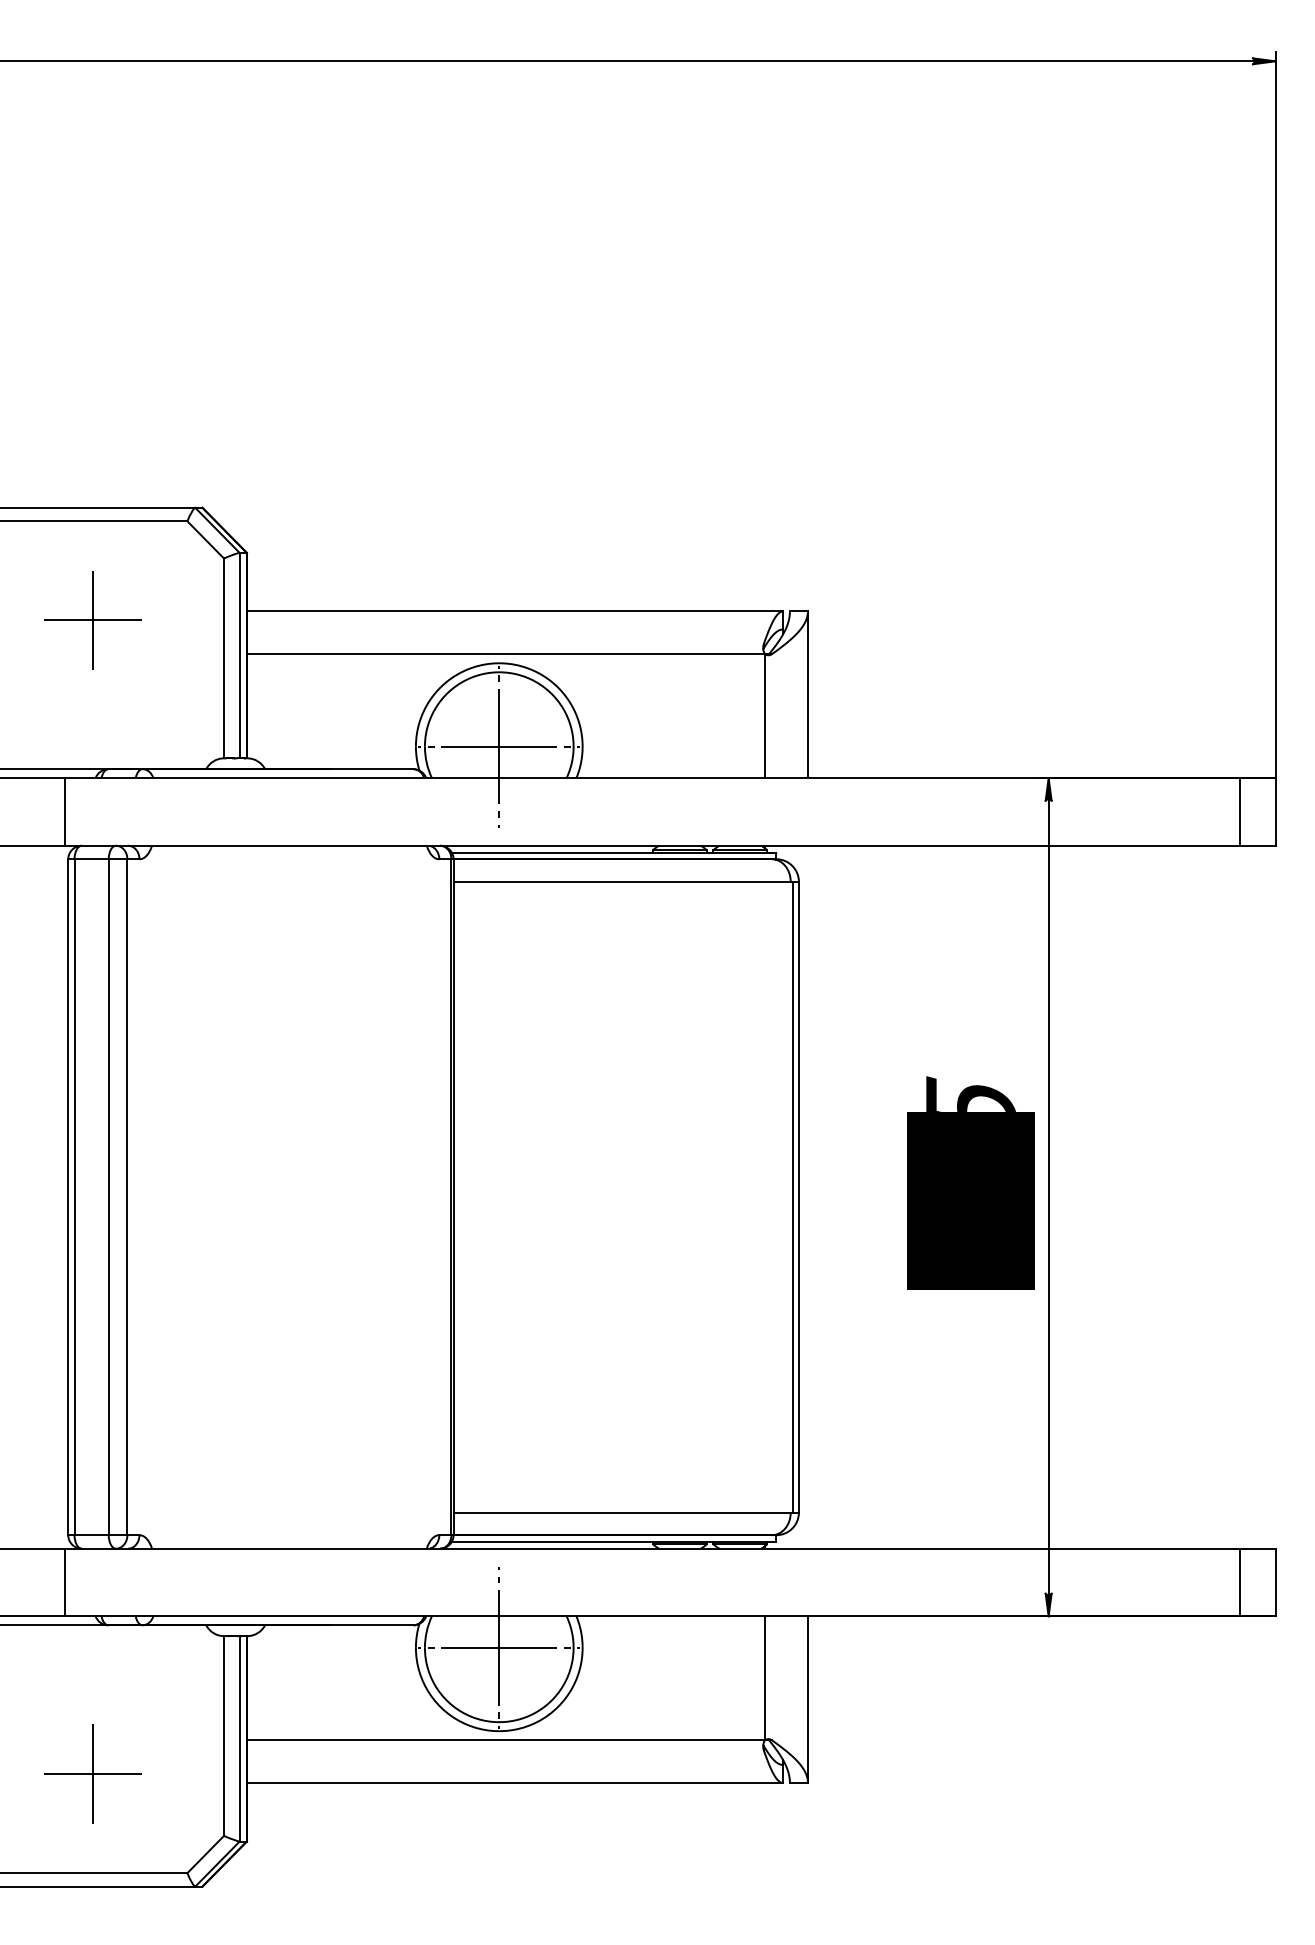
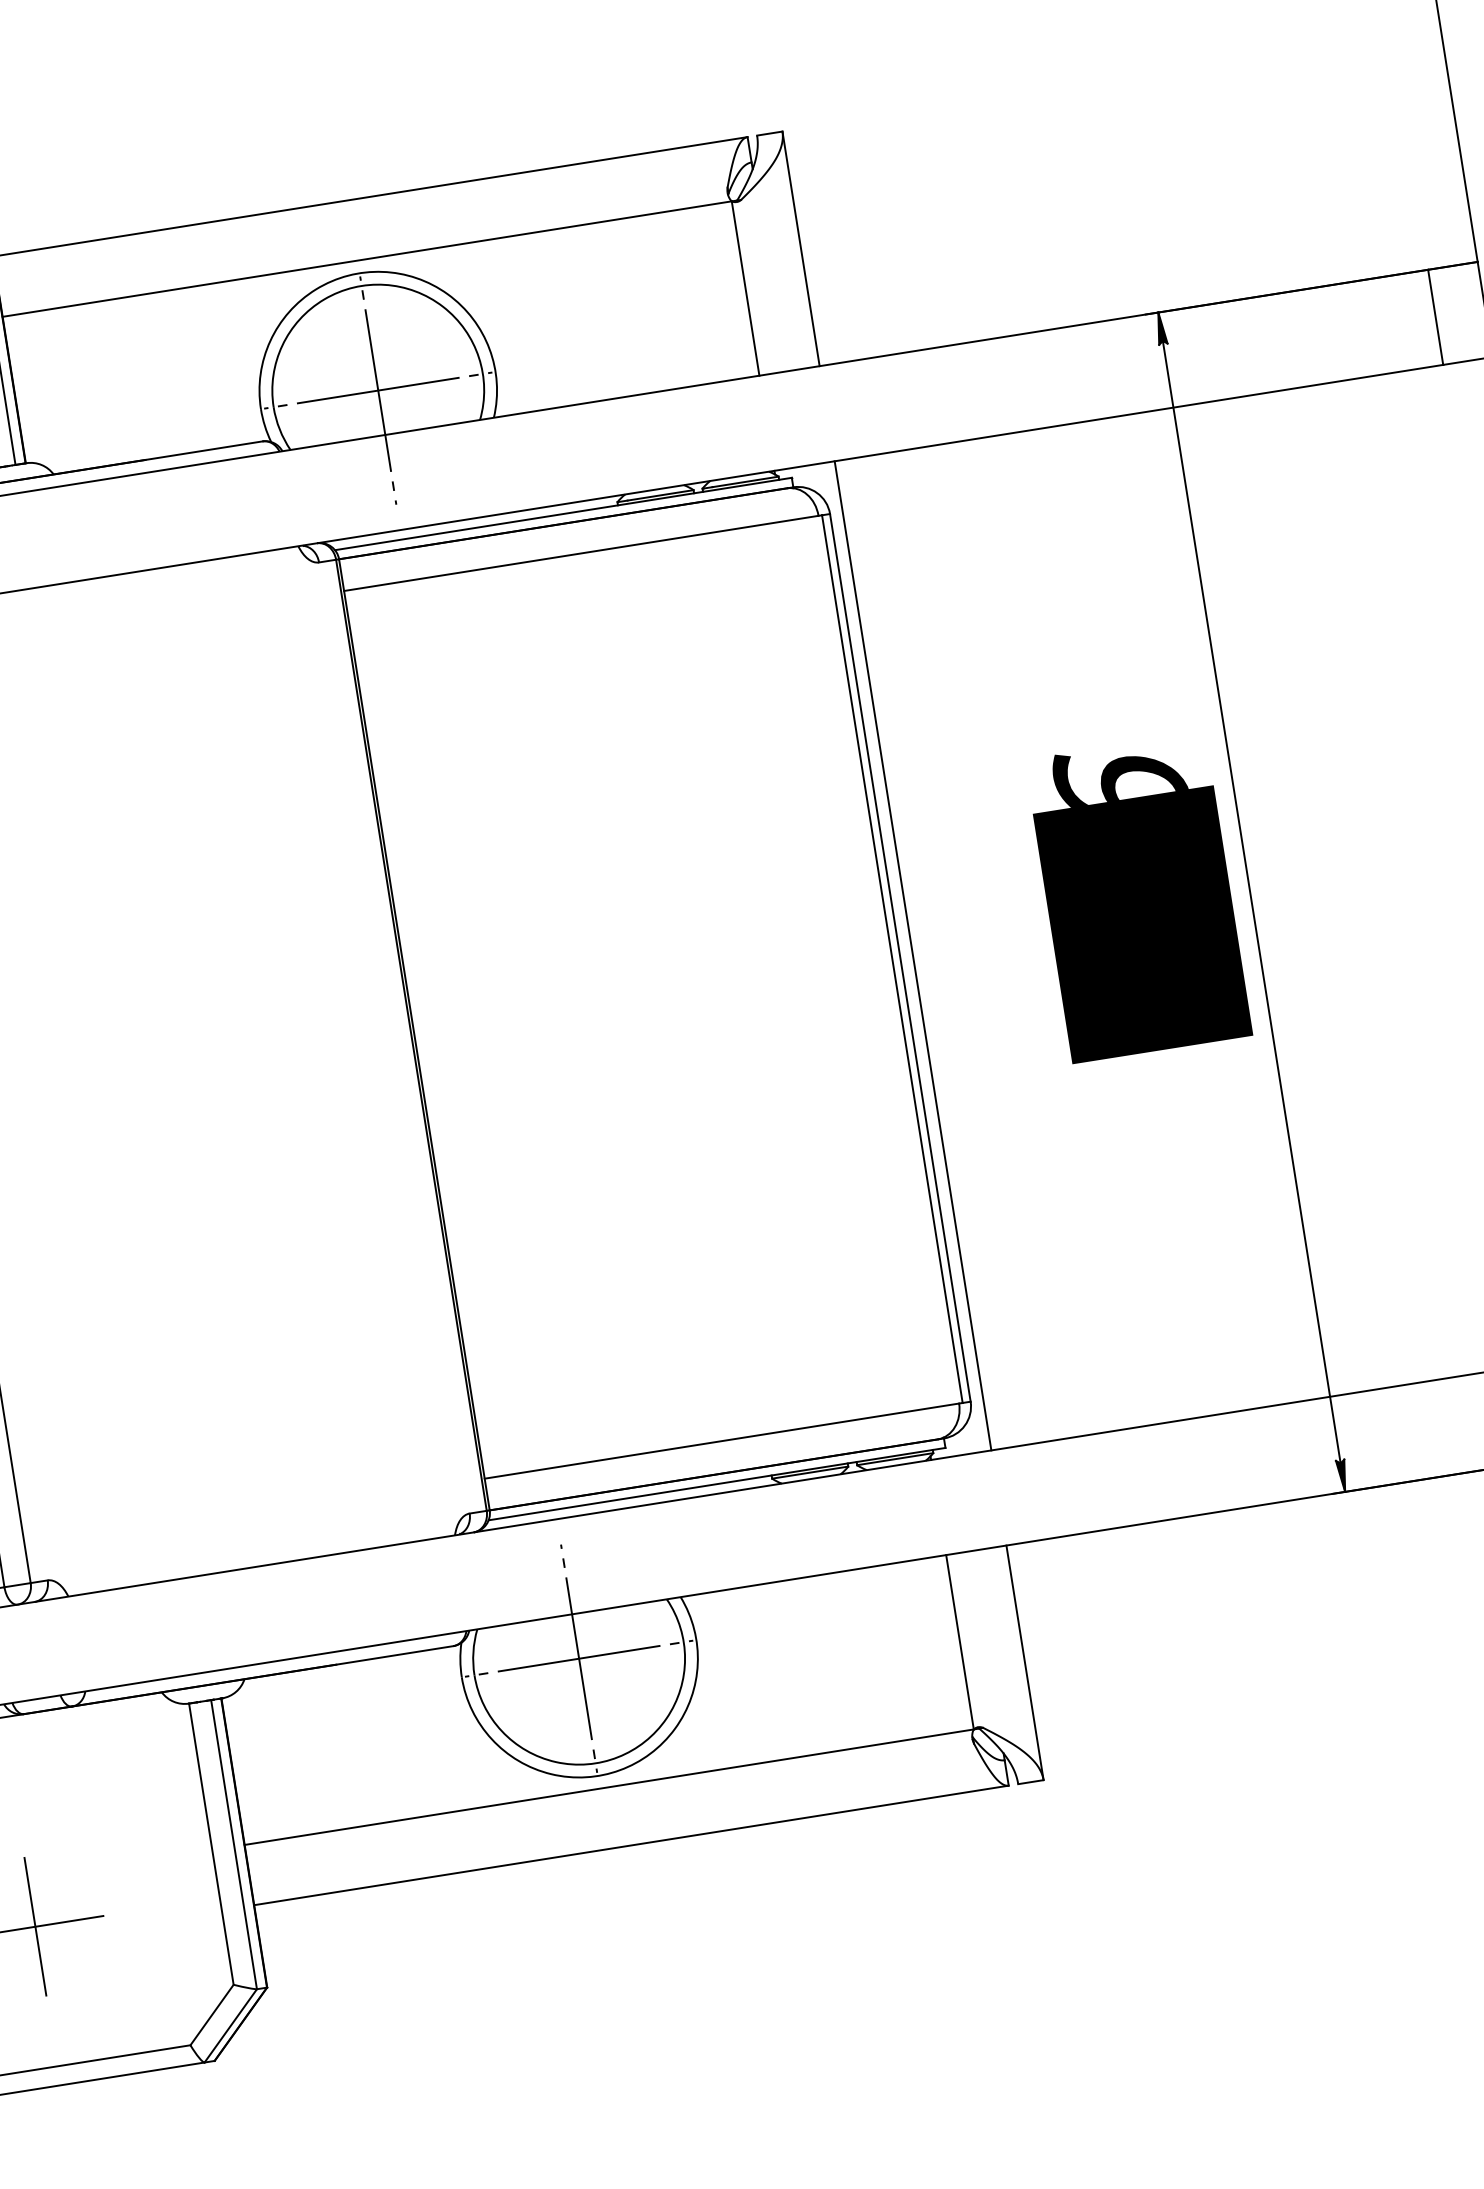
text: (970, 1092) -> (1118, 772), 105 -> 186
line: (807, 1196) -> (912, 954), added

